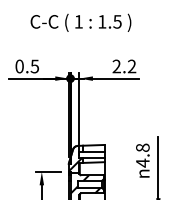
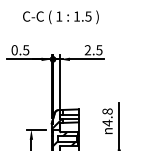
text: (132, 66) -> (99, 50), 2.2 -> 2.5

